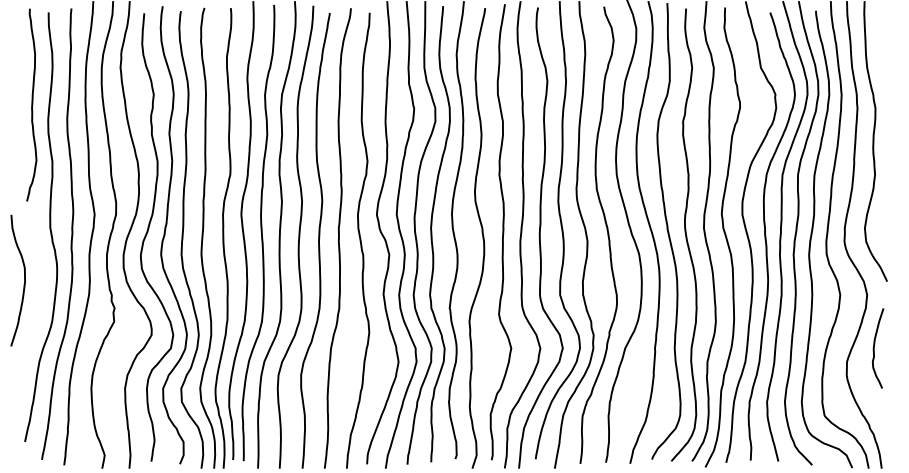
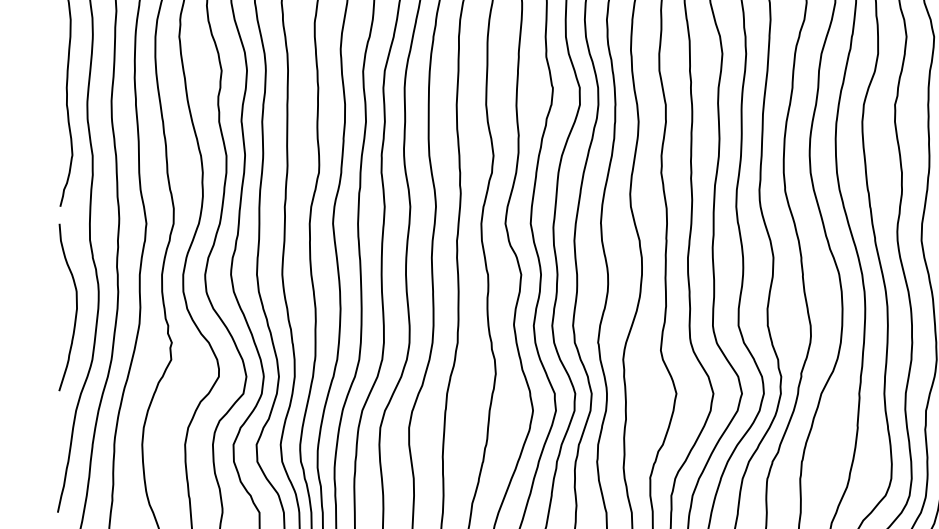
curve: (24, 280) -> (76, 307), moved

